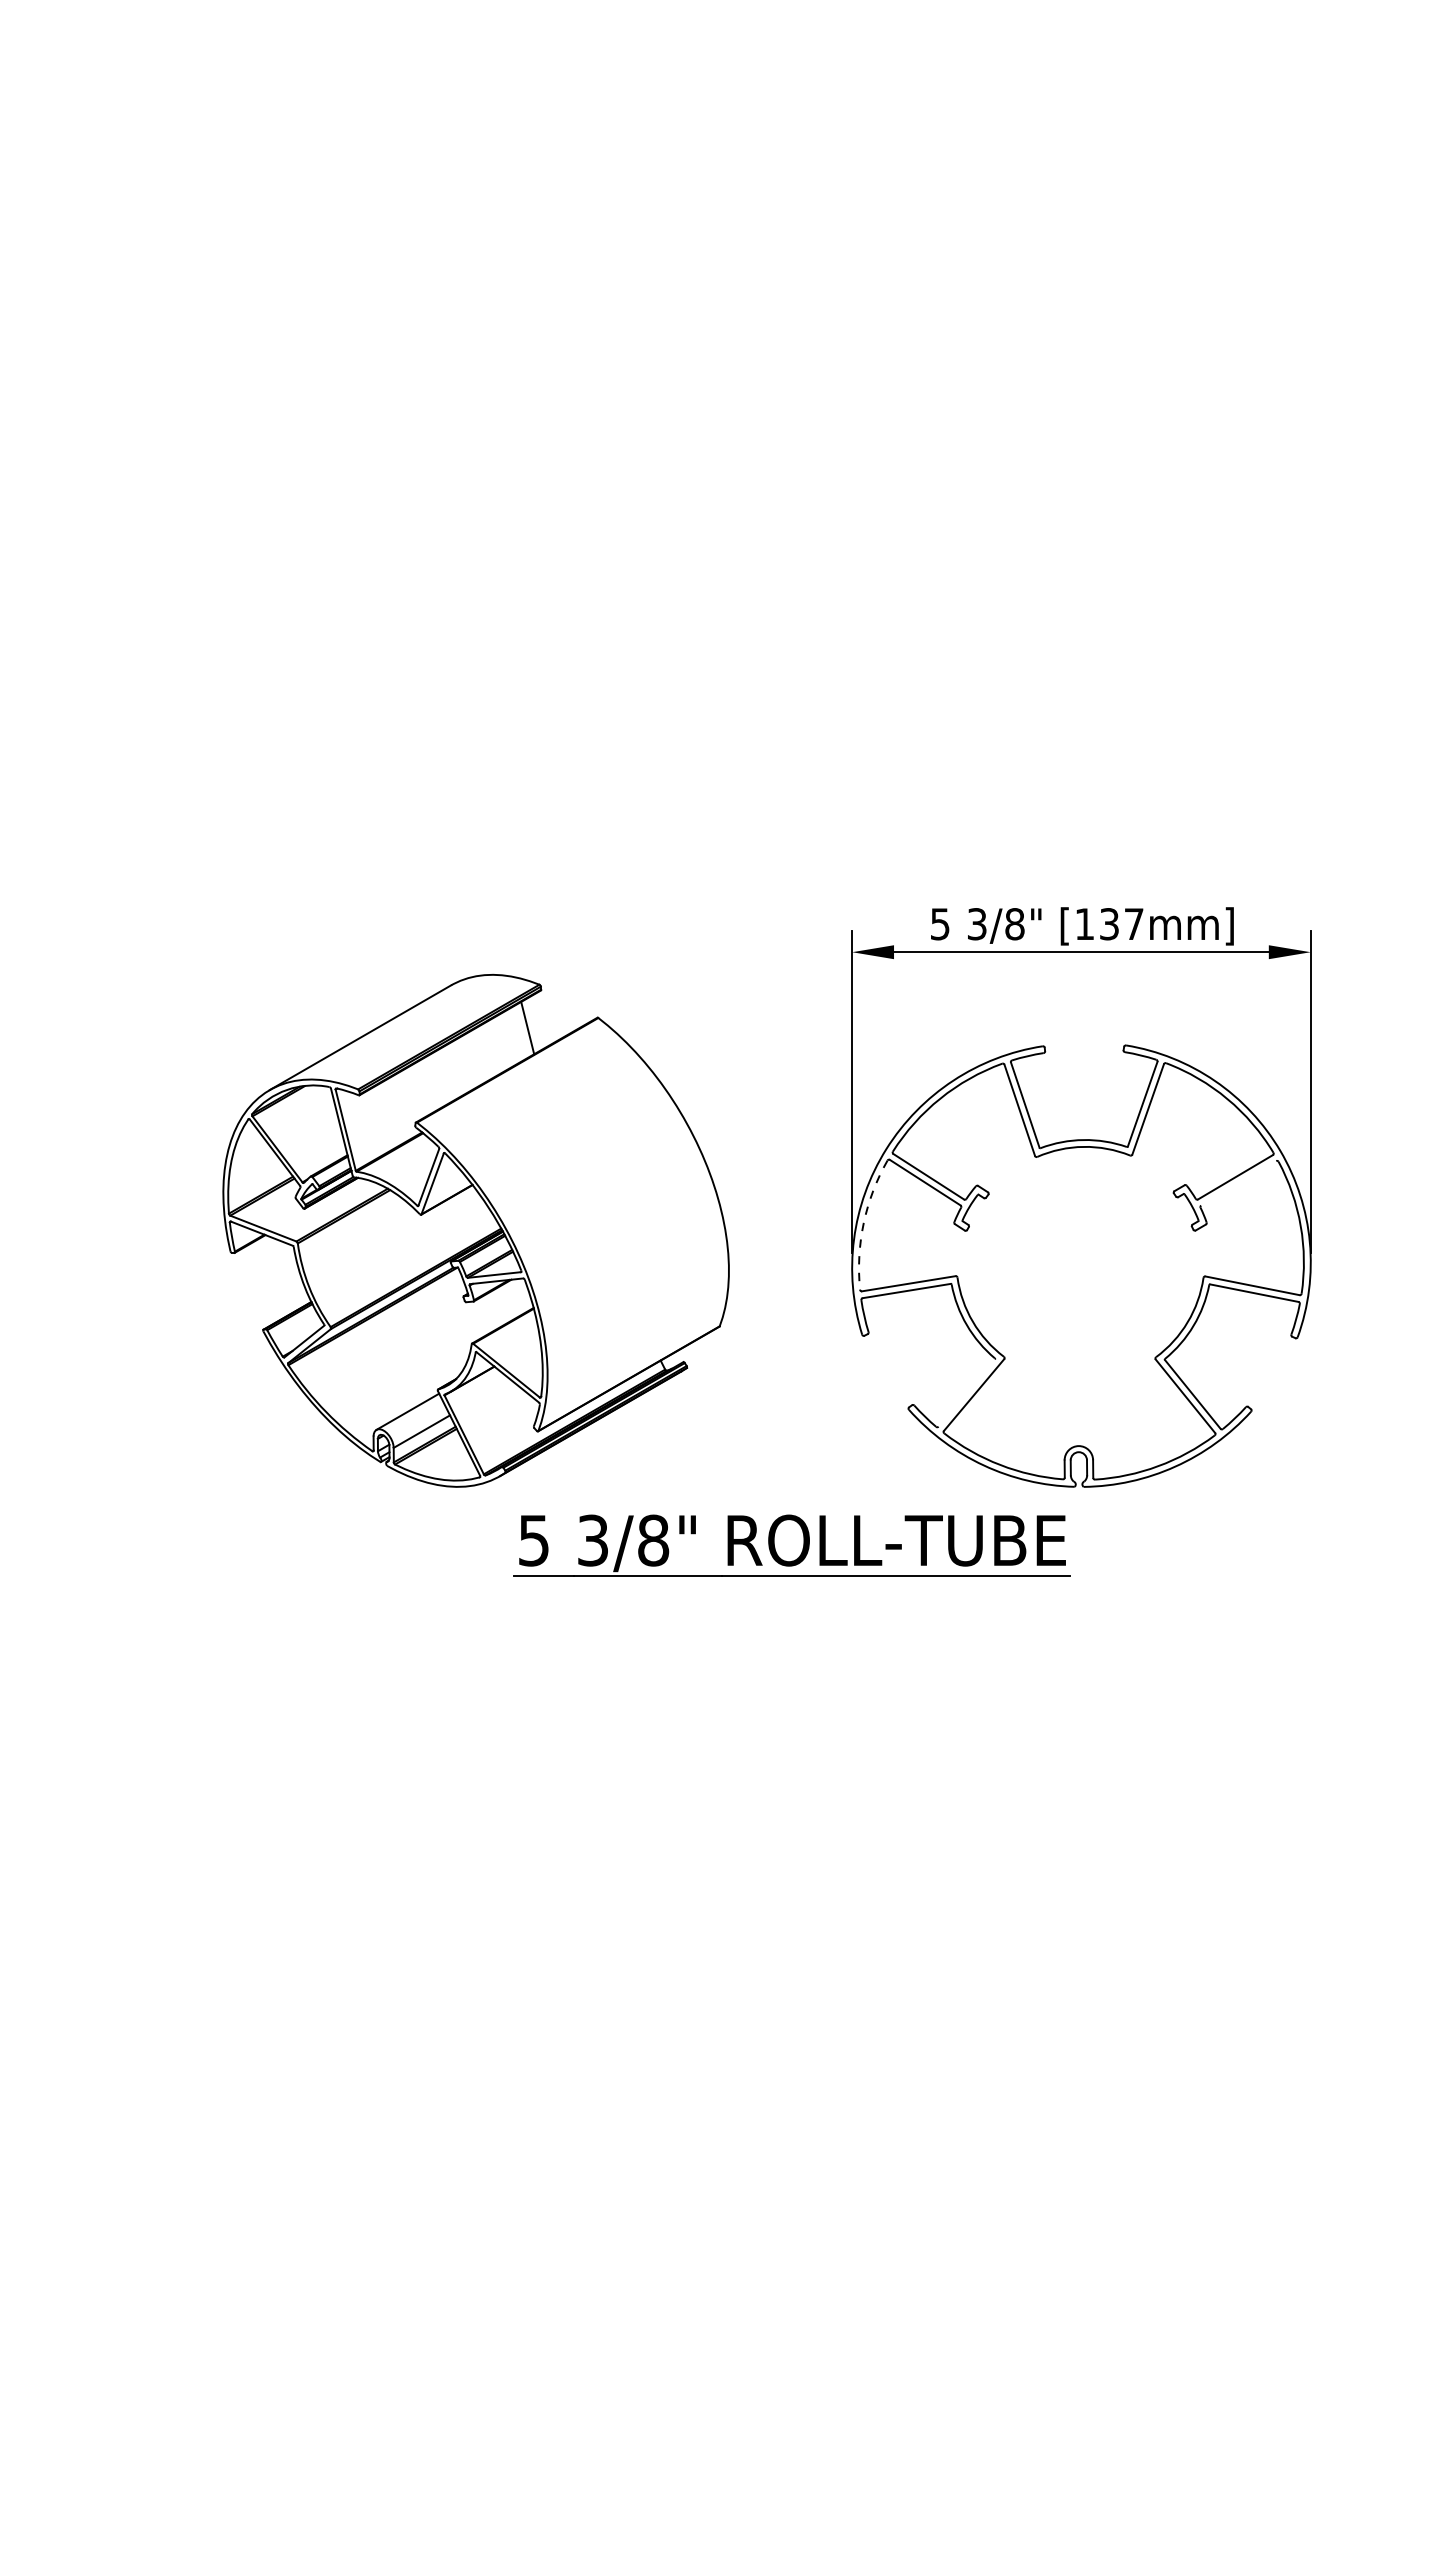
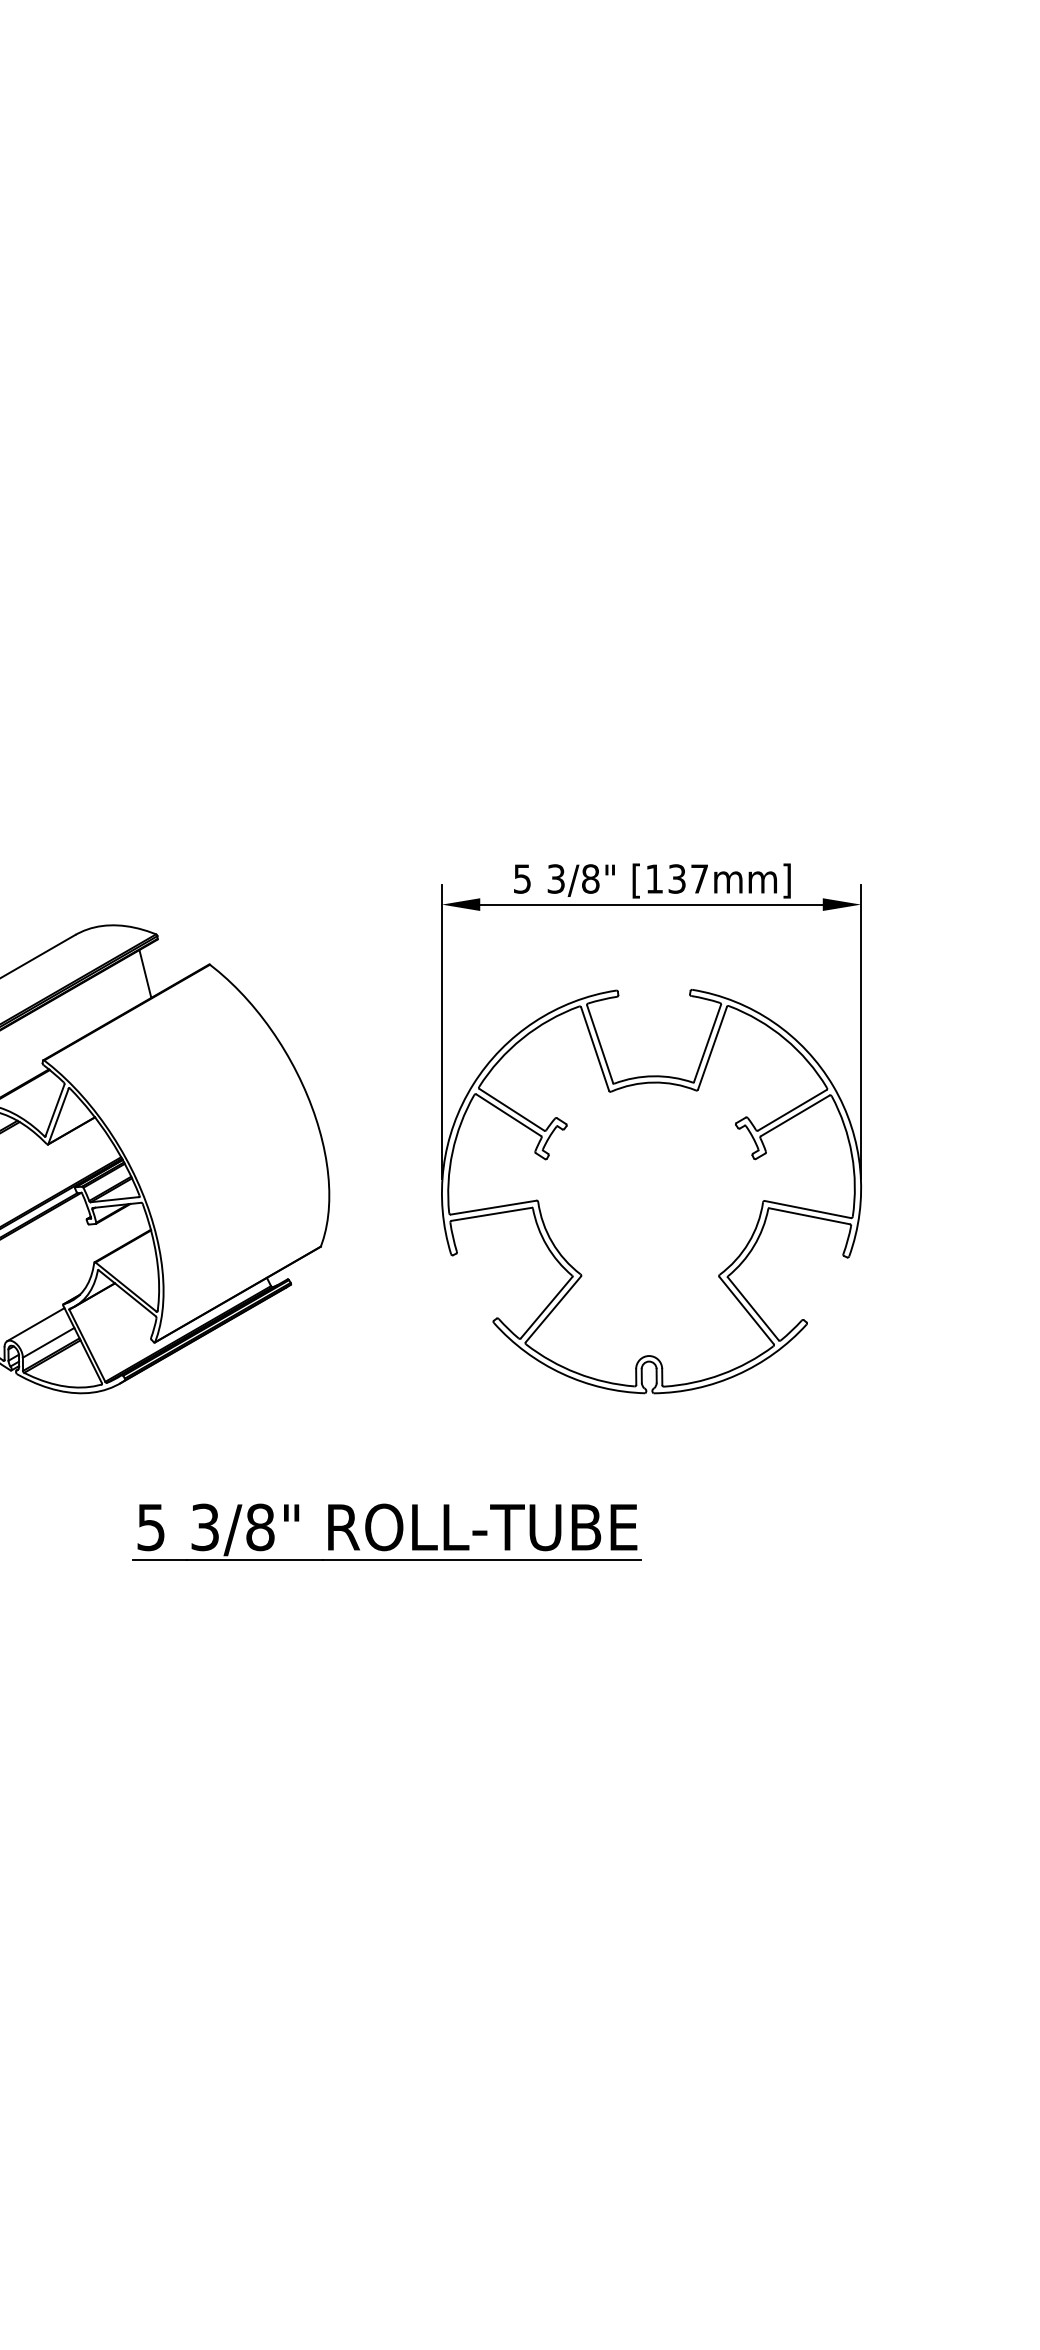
line: (1238, 1183) -> (795, 1116), added
arc: (863, 1223) -> (452, 1152), dashed -> solid
line: (966, 1392) -> (546, 1307), added
part: (791, 1545) -> (386, 1531), moved

